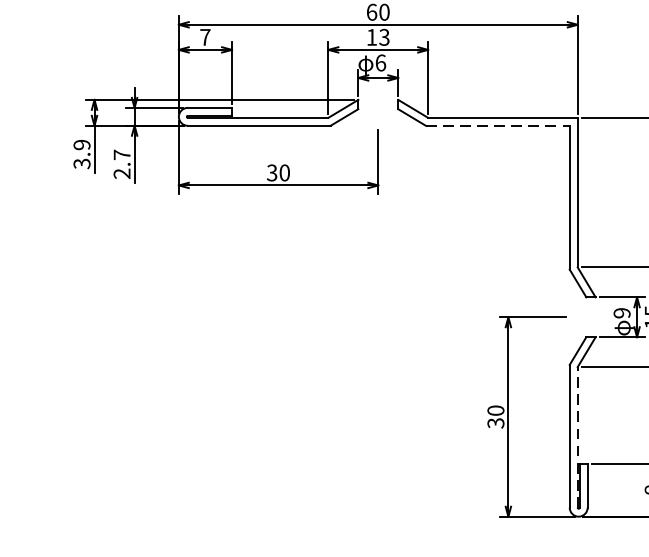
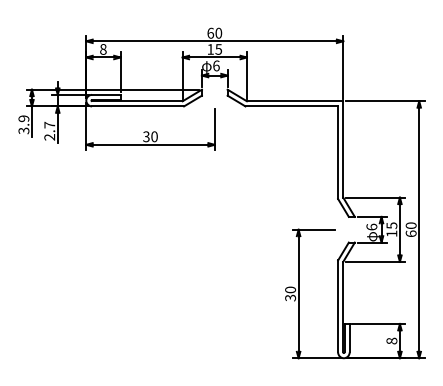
text: (205, 37) -> (103, 49), 7 -> 8
text: (384, 37) -> (218, 49), 13 -> 15
line: (498, 125) -> (292, 106), dashed -> solid
text: (621, 312) -> (371, 226), 9 -> 6
line: (578, 436) -> (343, 306), dashed -> solid

